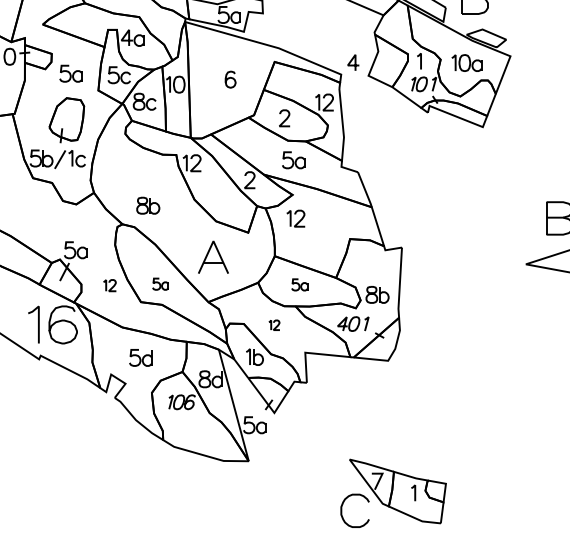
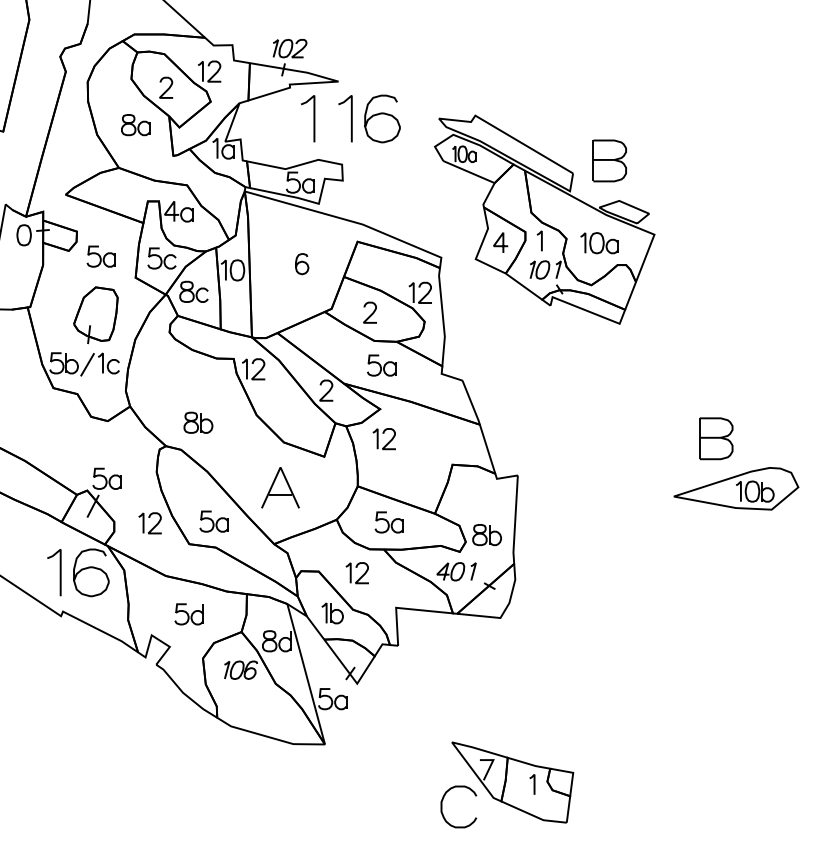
line: (354, 62) -> (502, 242), moved
part: (160, 284) -> (213, 521), size x1.43
part: (299, 284) -> (388, 522), size x1.43
part: (109, 285) -> (149, 523), size x1.43
part: (273, 325) -> (356, 573), size x1.67

